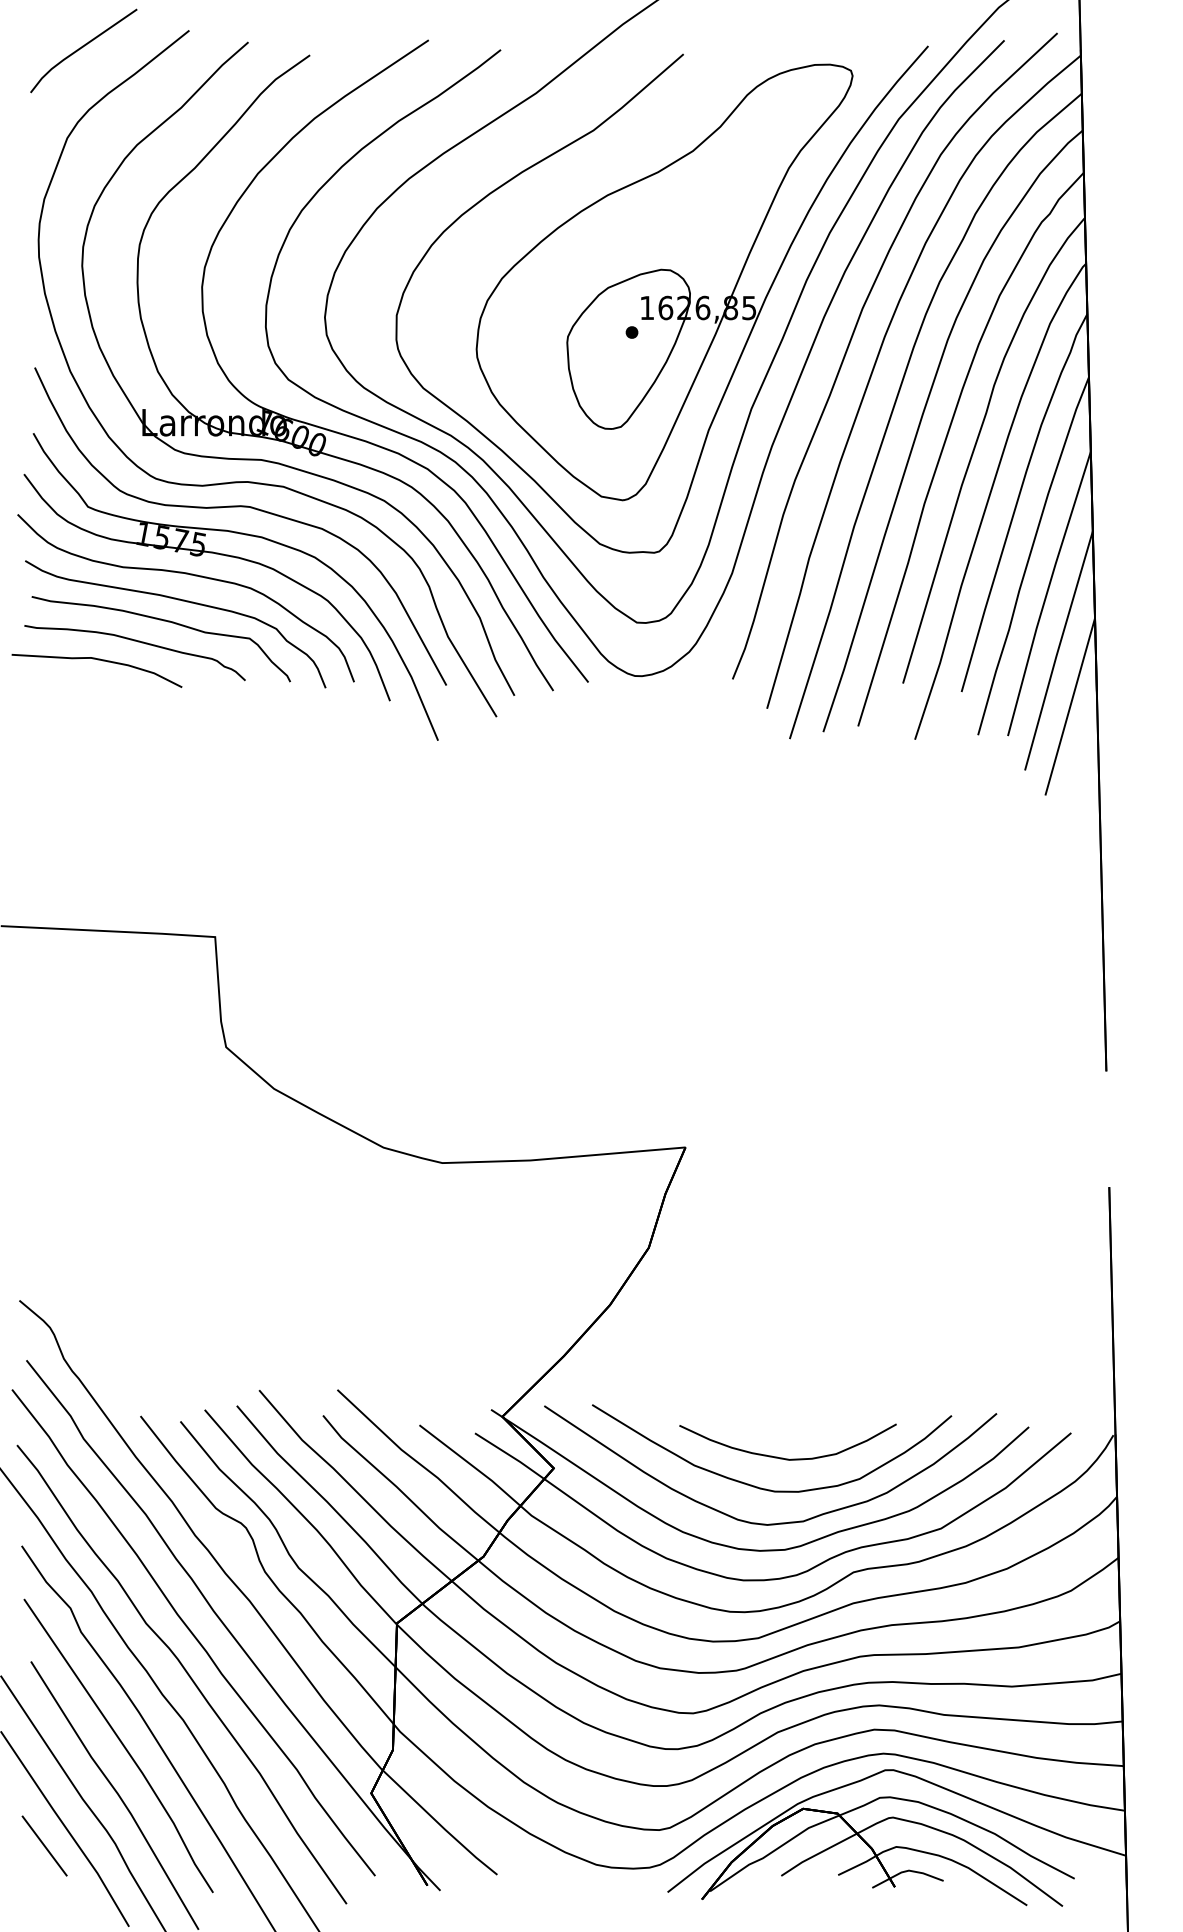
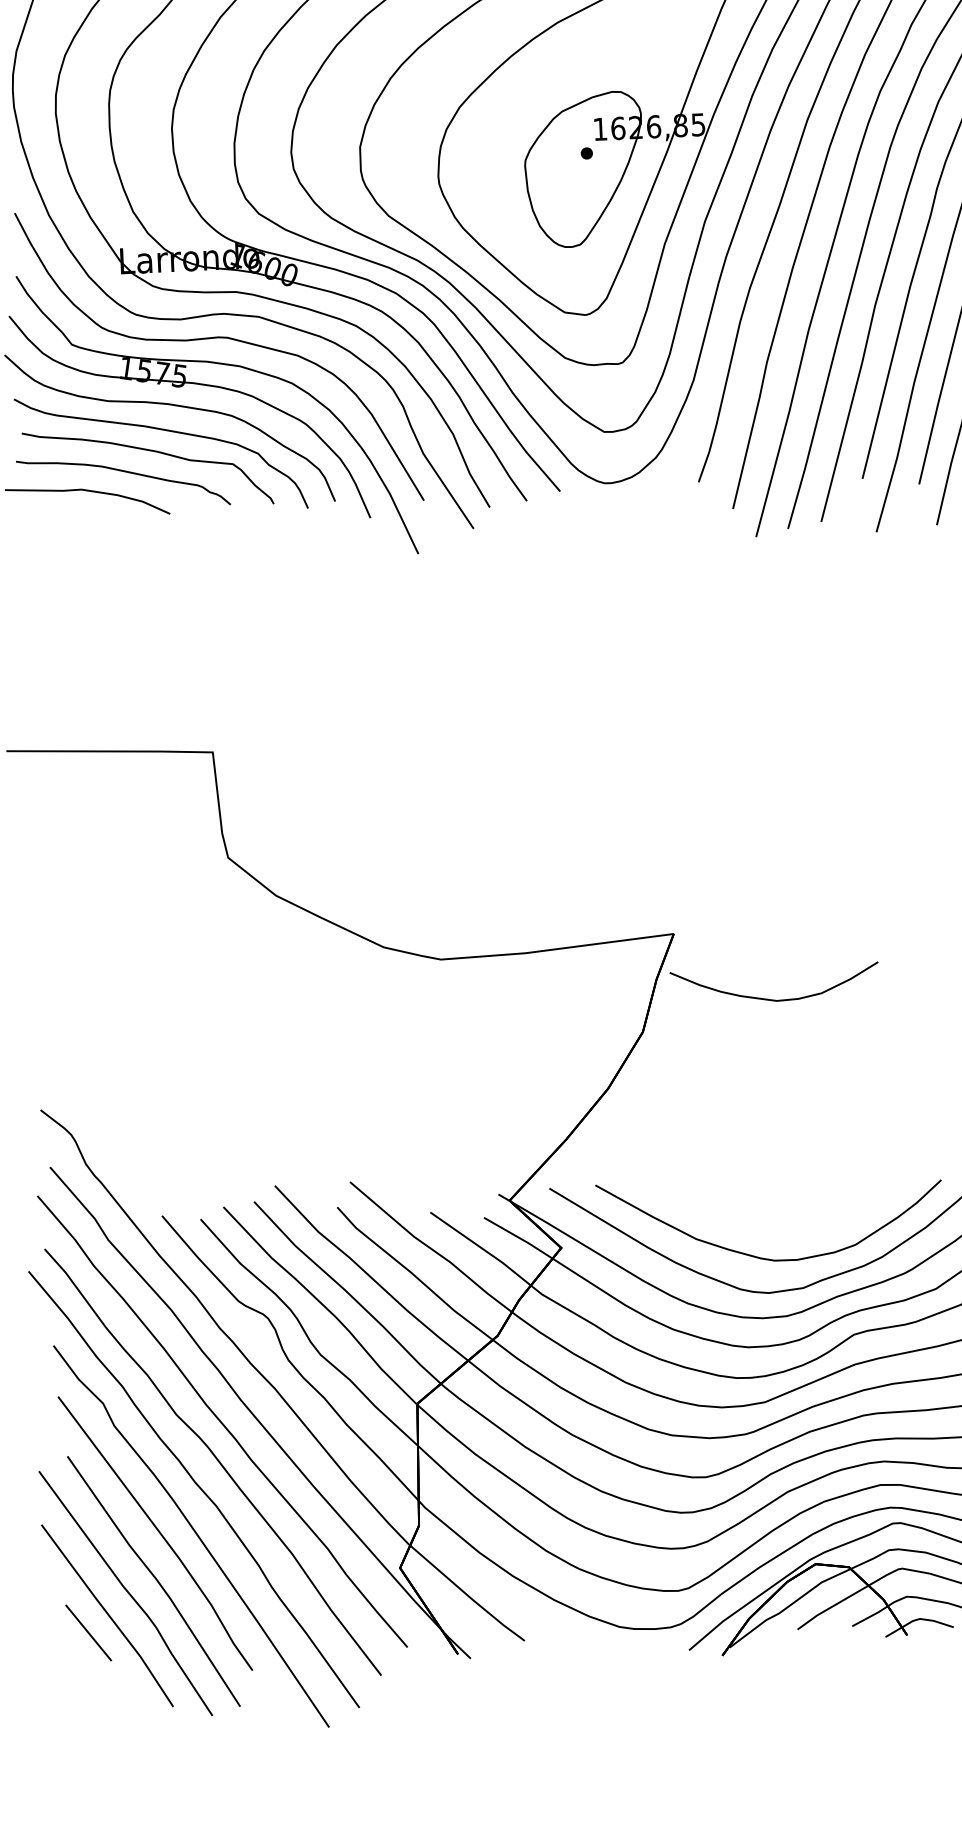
curve: (783, 1457) -> (771, 998), moved

